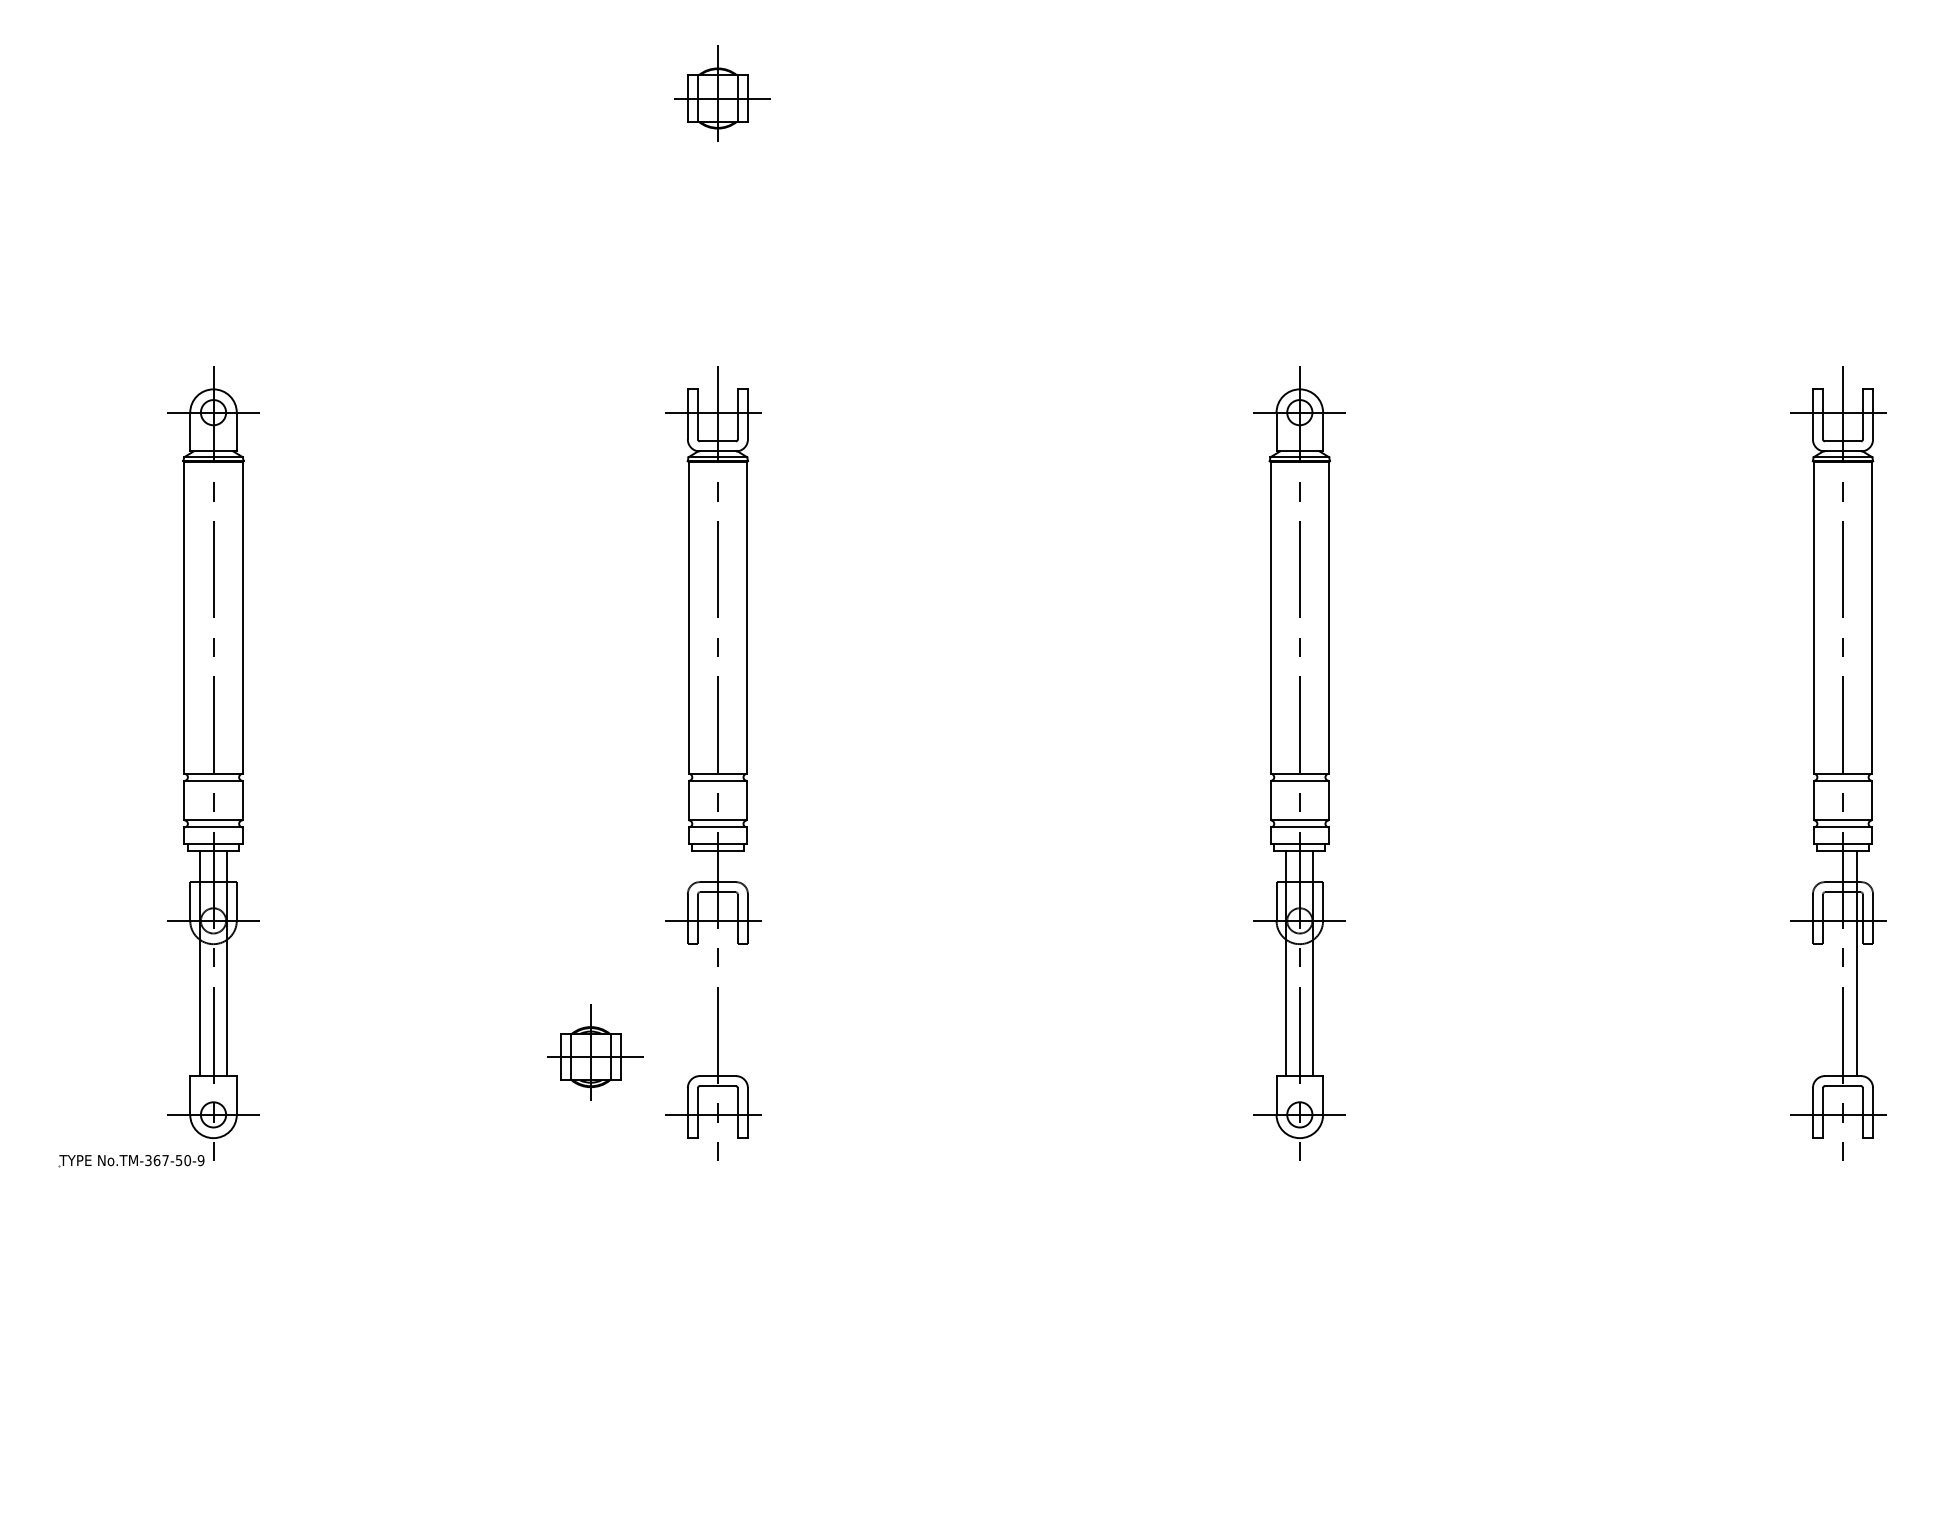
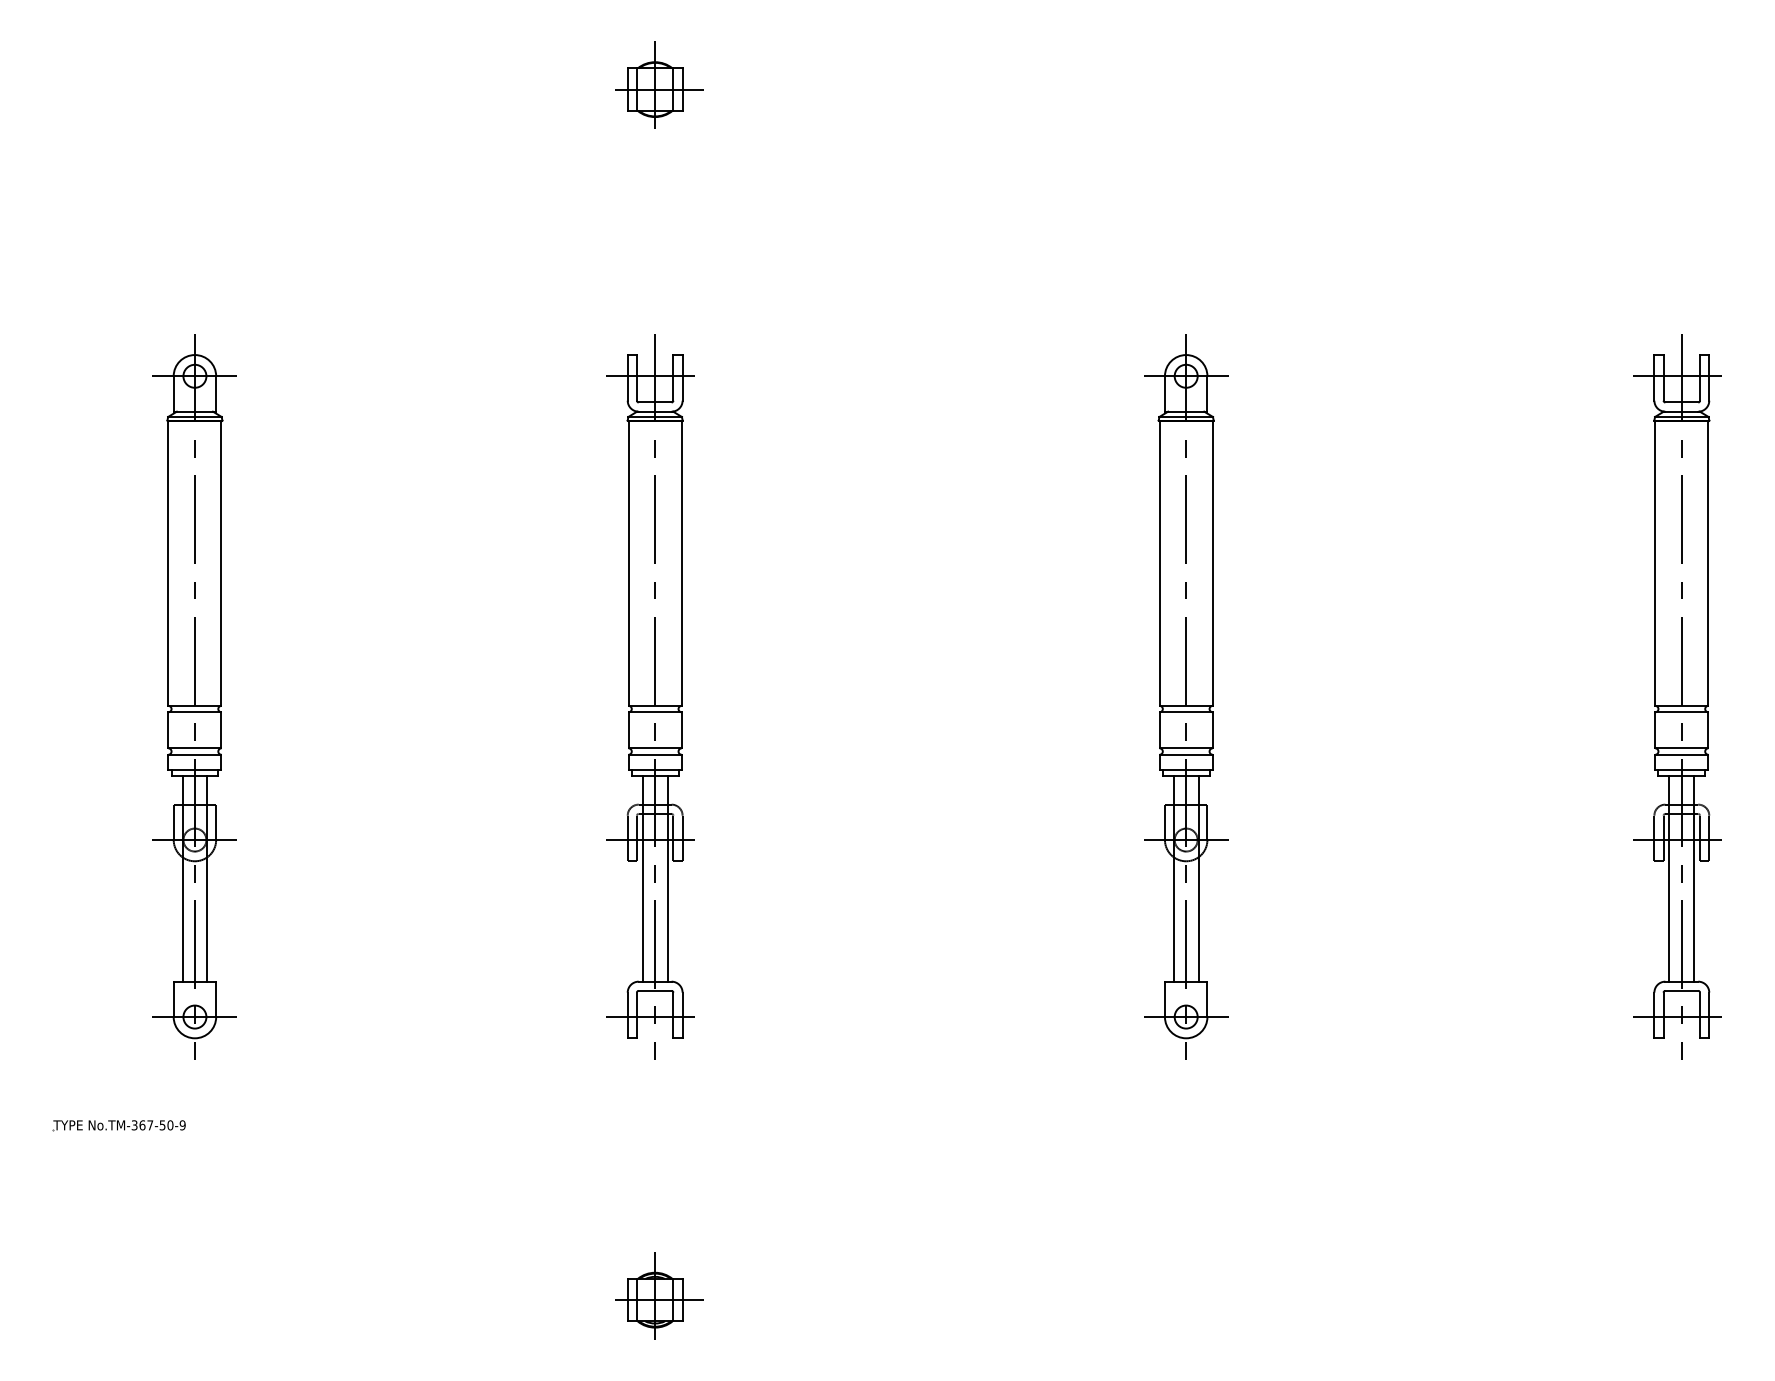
line: (704, 963) -> (642, 878), added
line: (731, 963) -> (667, 878), added
line: (1829, 963) -> (1669, 878), added
part: (595, 1052) -> (659, 1295), moved
part: (131, 1161) -> (119, 1126), moved

